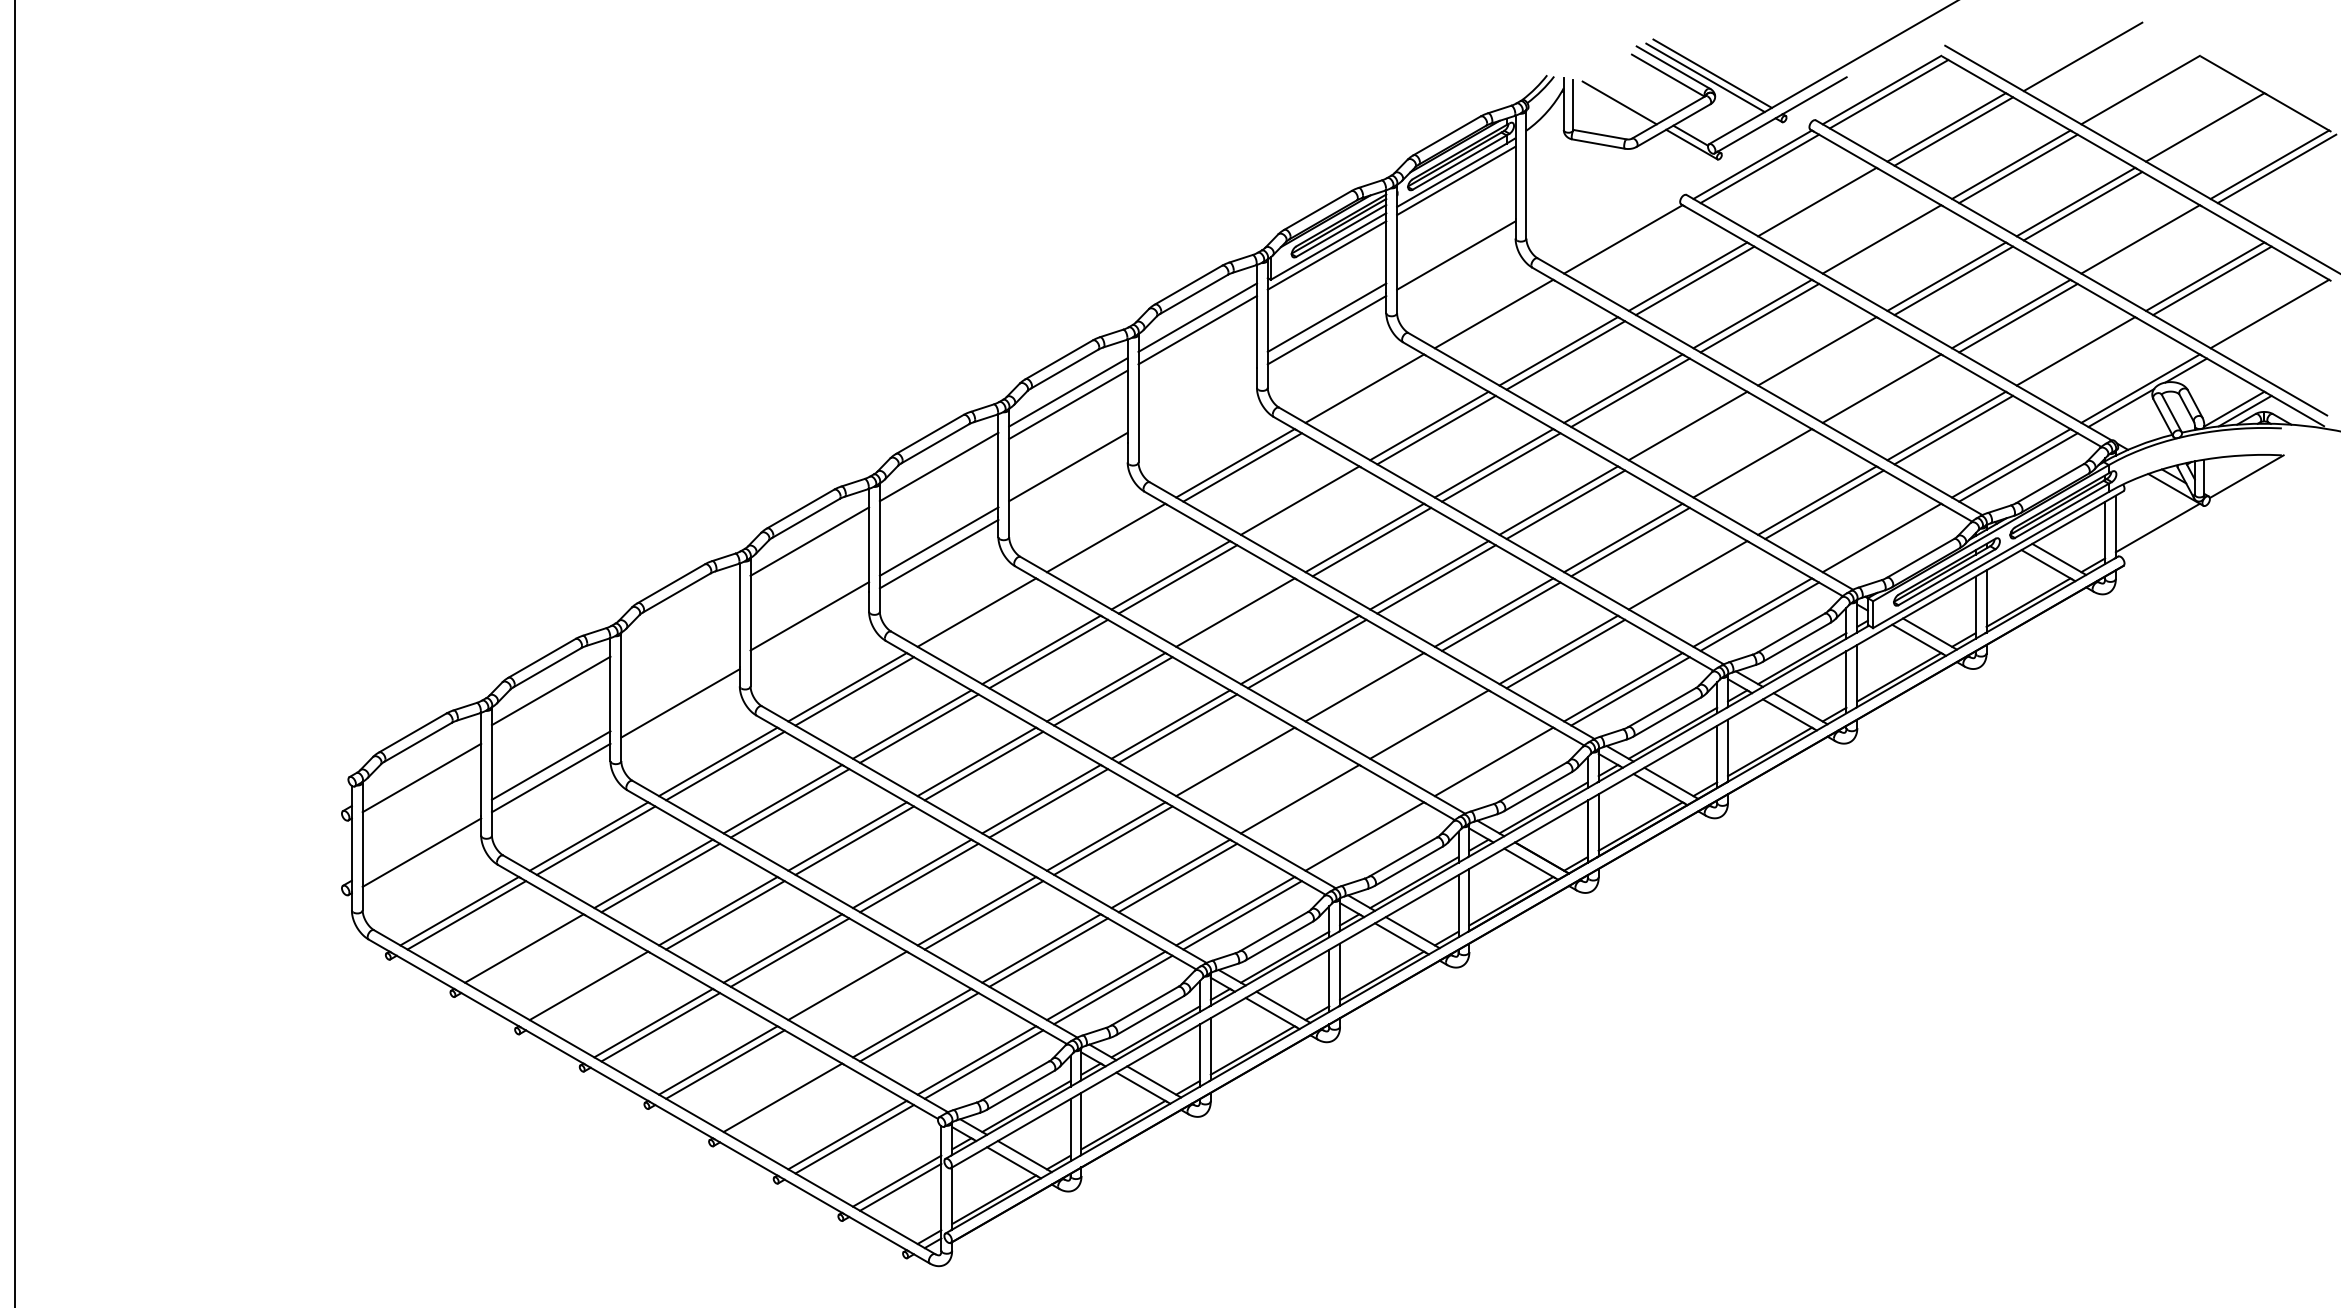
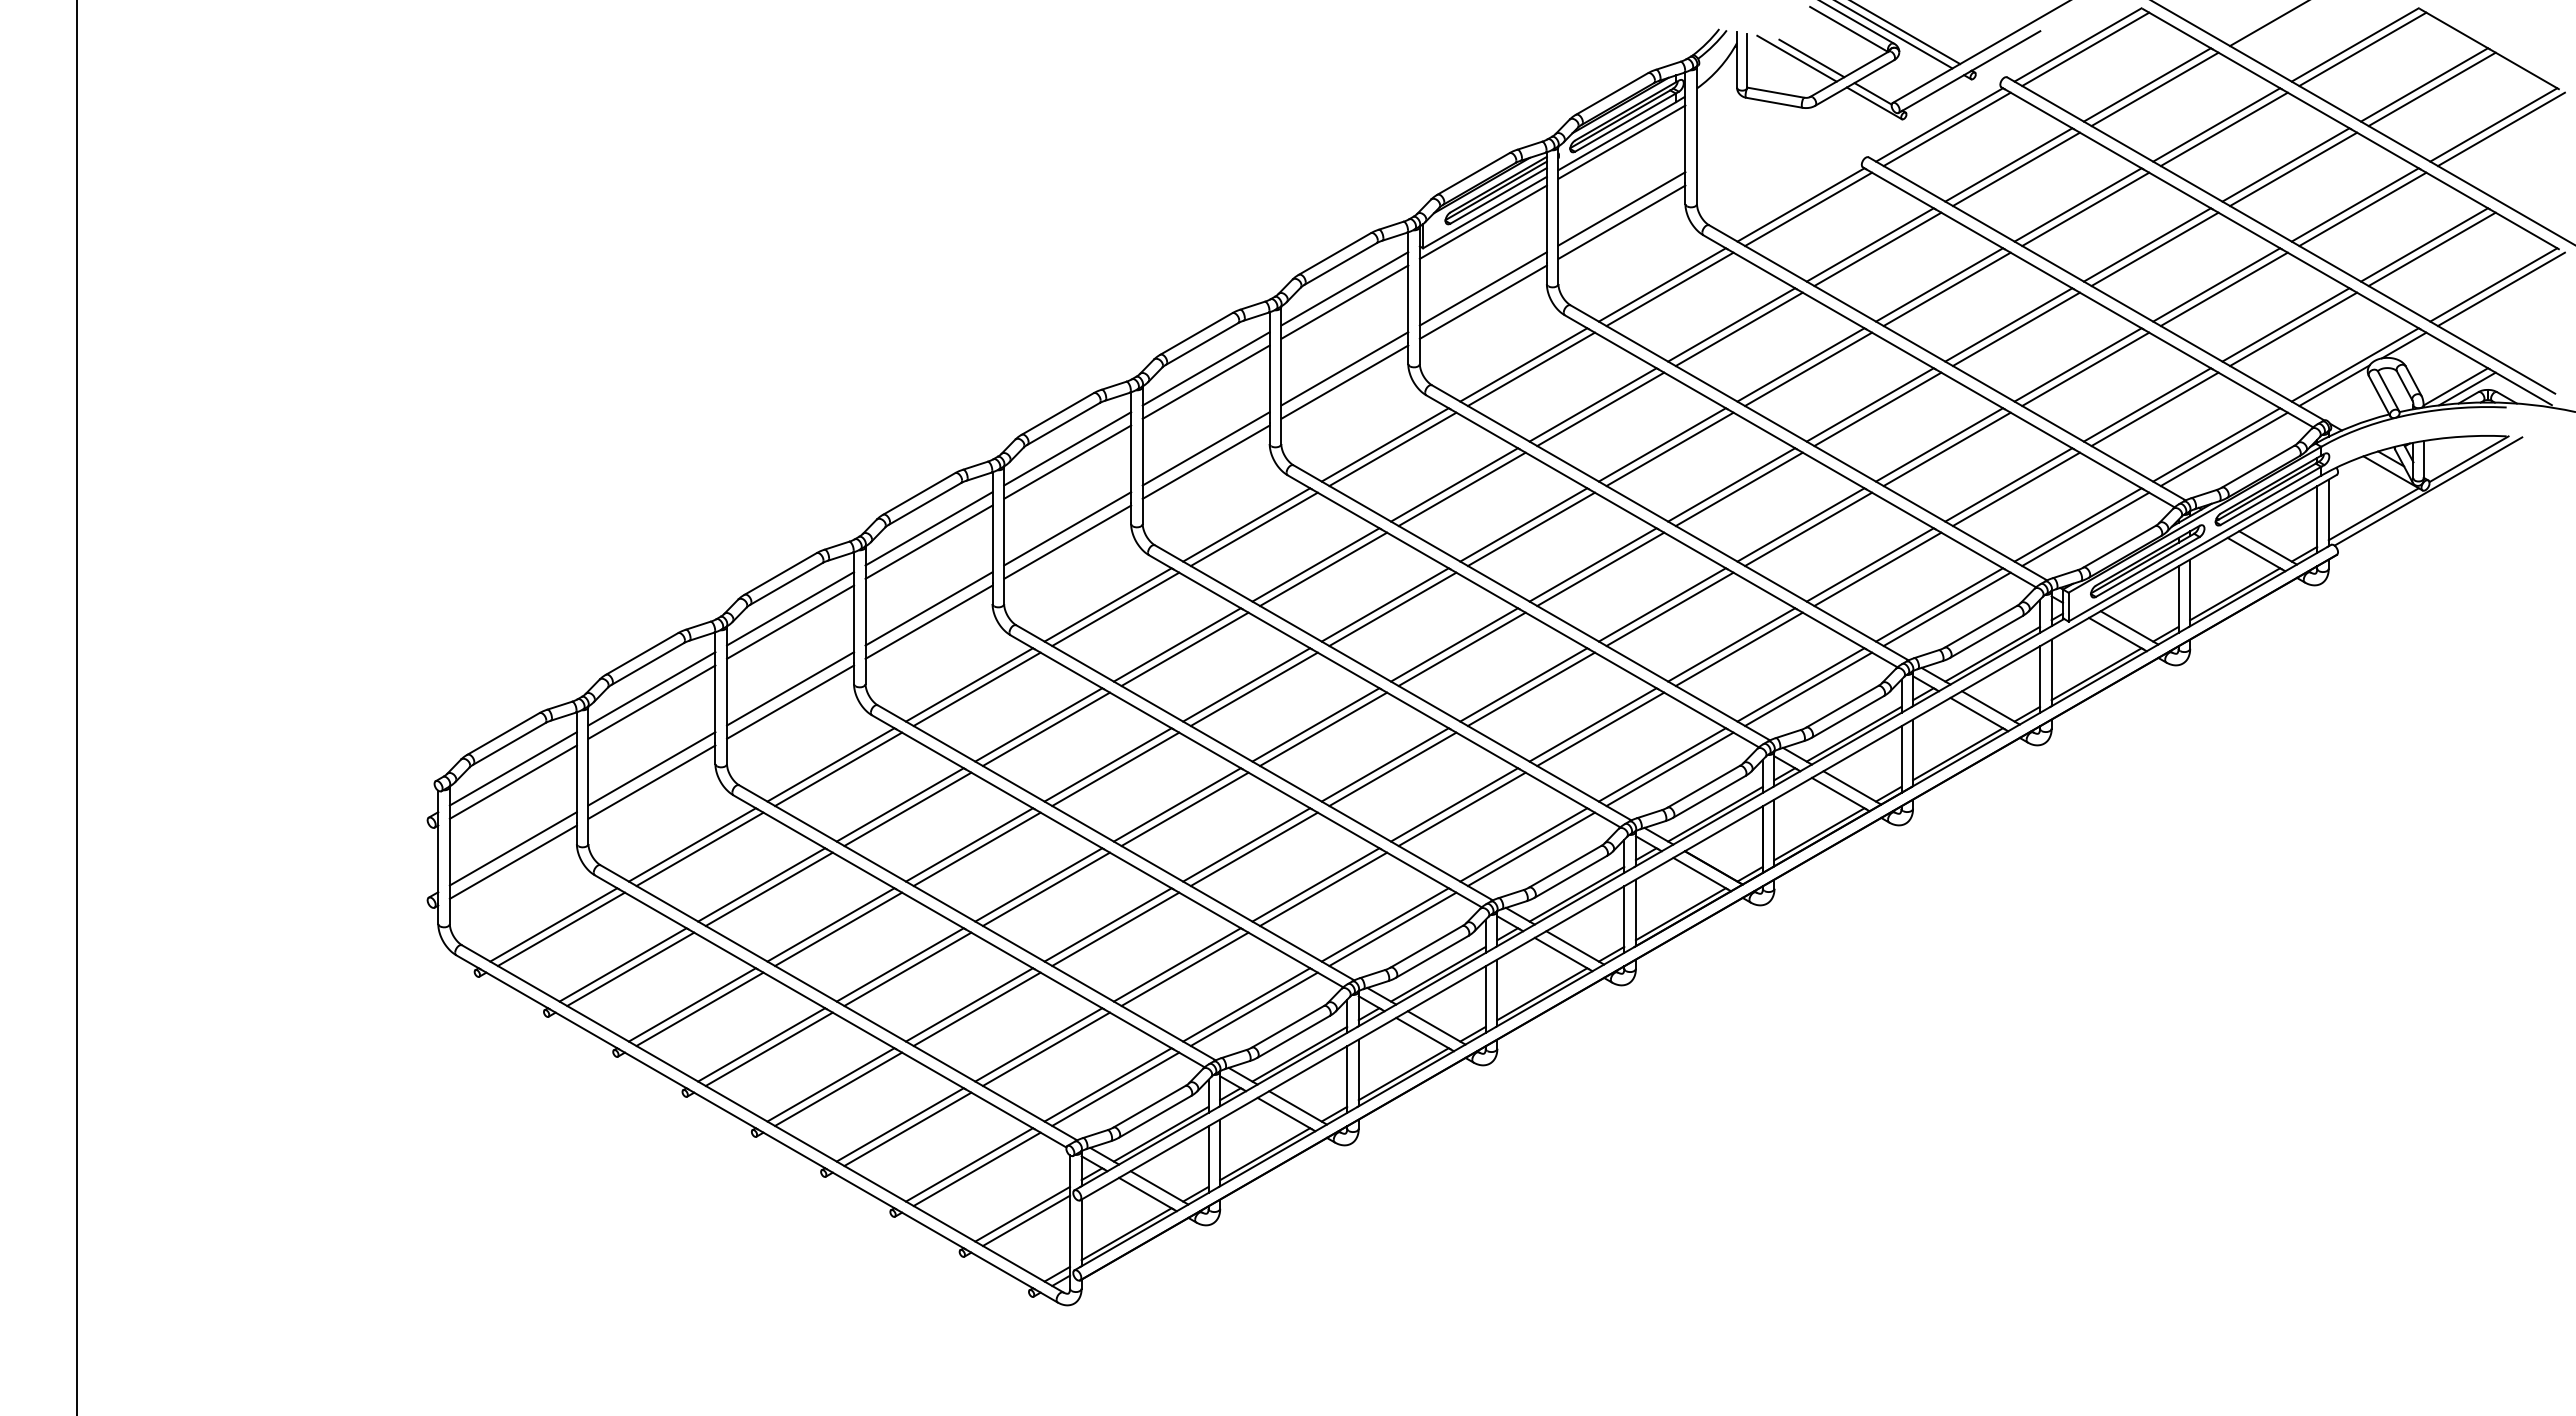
line: (2147, 94) -> (2362, 49), added
line: (1633, 102) -> (1811, 58), added
line: (2211, 131) -> (2431, 89), added
line: (1823, 206) -> (2015, 169), added
line: (1455, 242) -> (1621, 208), added
line: (1630, 243) -> (1808, 209), added
line: (1888, 243) -> (2085, 209), added
line: (2147, 243) -> (2362, 209), added
line: (1500, 318) -> (1669, 289), added
line: (2277, 318) -> (2501, 289), added
line: (1823, 355) -> (2015, 329), added
line: (2082, 355) -> (2293, 329), added
line: (1197, 392) -> (1344, 368), added
line: (1371, 392) -> (1530, 369), added
line: (1888, 392) -> (2085, 369), added
line: (1197, 404) -> (1344, 381), added
line: (1694, 430) -> (1877, 409), added
line: (1759, 467) -> (1946, 449), added
line: (938, 478) -> (1067, 461), added
line: (1067, 478) -> (1205, 461), added
line: (1306, 504) -> (1461, 489), added
line: (2208, 506) -> (2428, 491), added
line: (1112, 542) -> (1253, 529), added
line: (1888, 542) -> (2085, 529), added
line: (809, 553) -> (928, 541), added
line: (1694, 579) -> (1877, 569), added
line: (680, 615) -> (790, 608), added
line: (983, 616) -> (1115, 609), added
line: (1242, 616) -> (1392, 609), added
line: (680, 628) -> (790, 621), added
line: (809, 628) -> (928, 621), added
line: (680, 690) -> (790, 688), added
line: (1371, 690) -> (1530, 688), added
line: (550, 702) -> (651, 701), added
line: (1436, 727) -> (1600, 728), added
line: (421, 765) -> (512, 768), added
line: (1242, 766) -> (1392, 769), added
line: (1500, 766) -> (1669, 769), added
line: (1306, 803) -> (1461, 809), added
line: (421, 839) -> (512, 848), added
line: (1371, 840) -> (1530, 849), added
line: (531, 951) -> (630, 968), added
line: (595, 989) -> (699, 1008), added
line: (854, 989) -> (976, 1008), added
line: (789, 1102) -> (907, 1129), added

